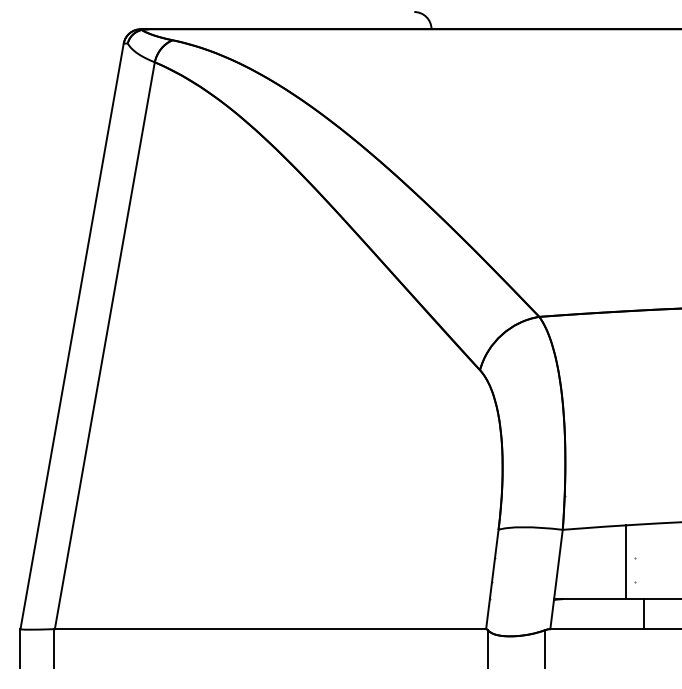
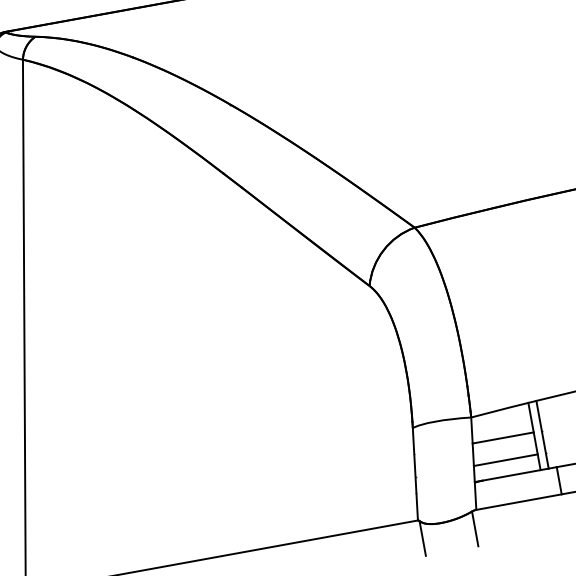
line: (592, 557) -> (502, 437), added
line: (635, 561) -> (542, 434), added
line: (591, 581) -> (505, 459), added

